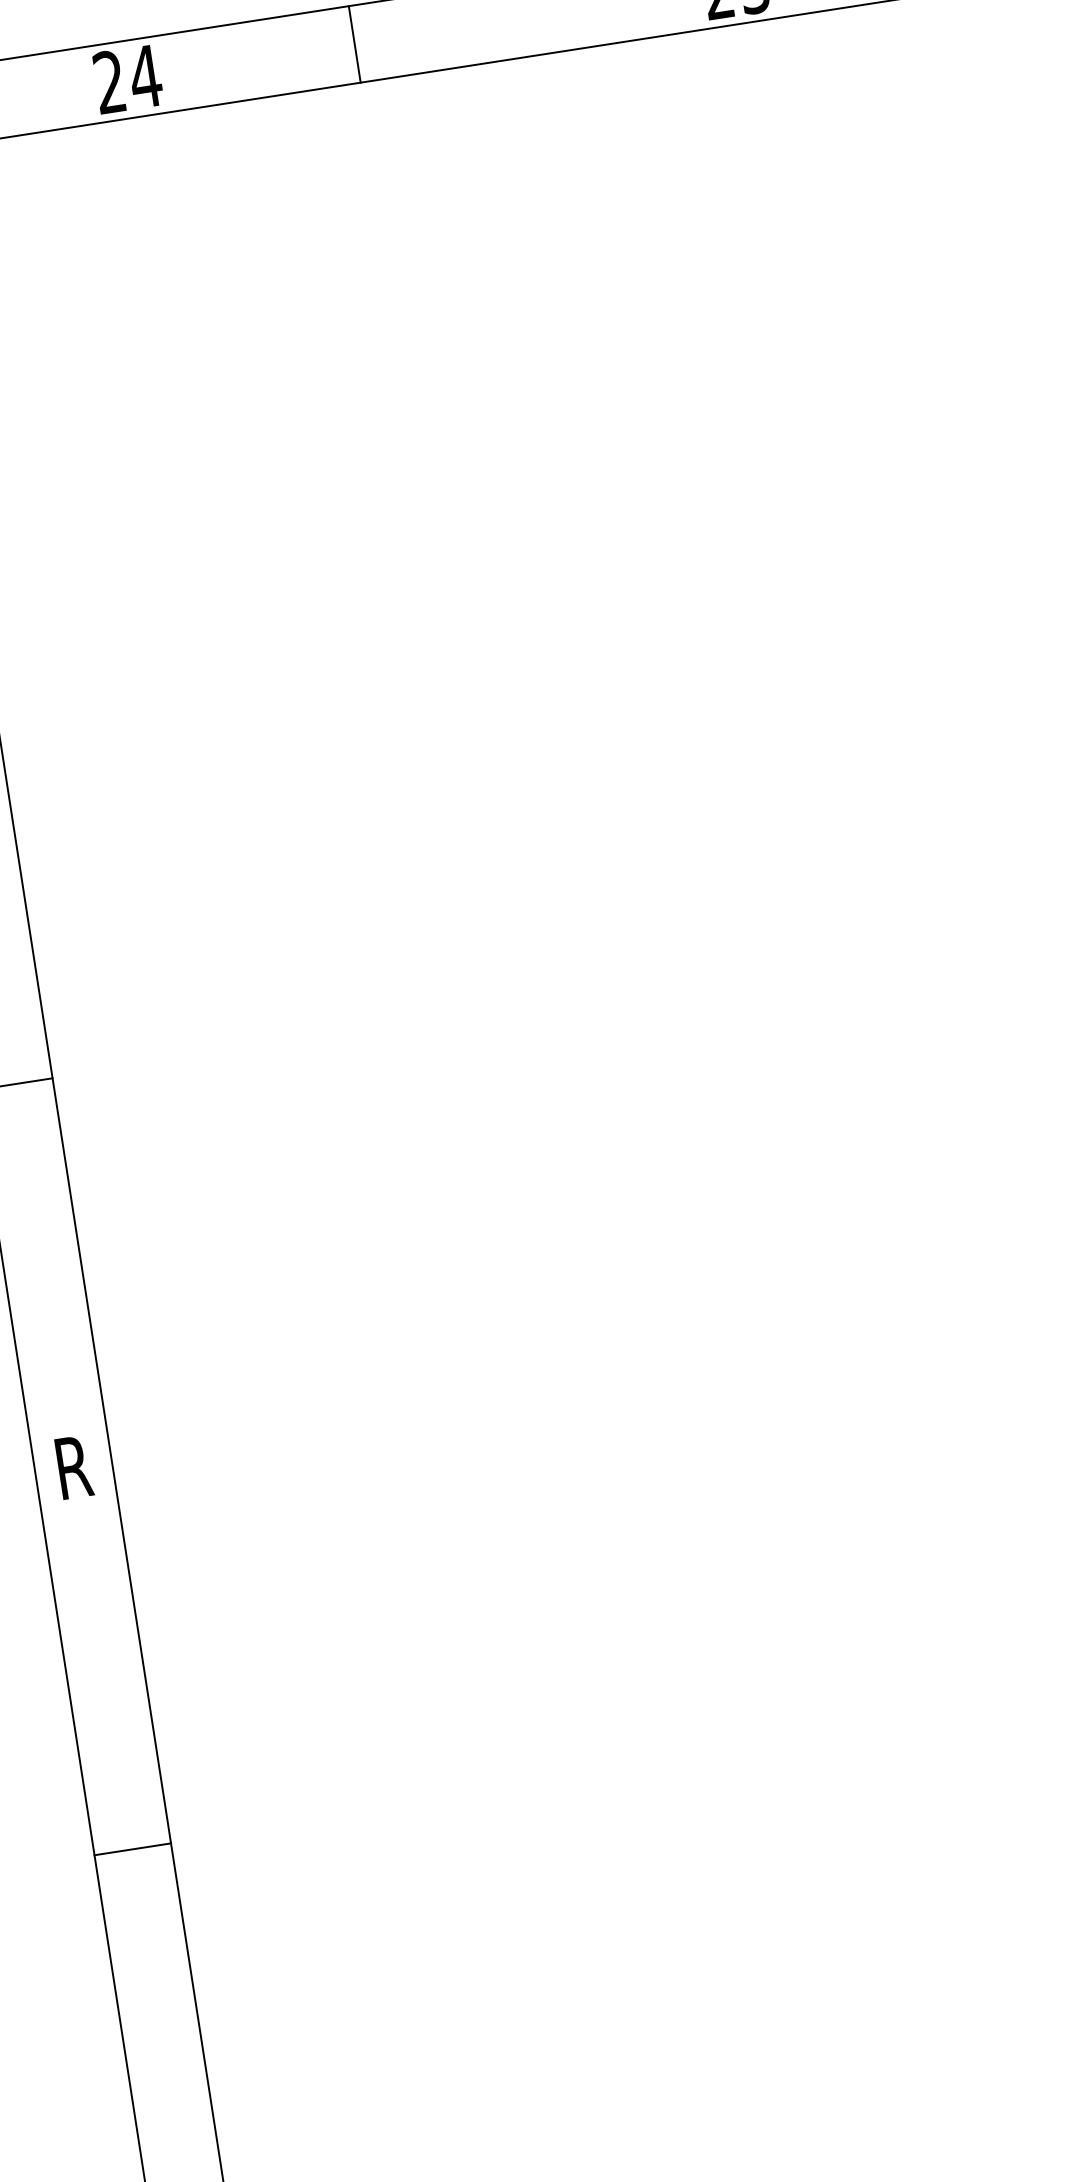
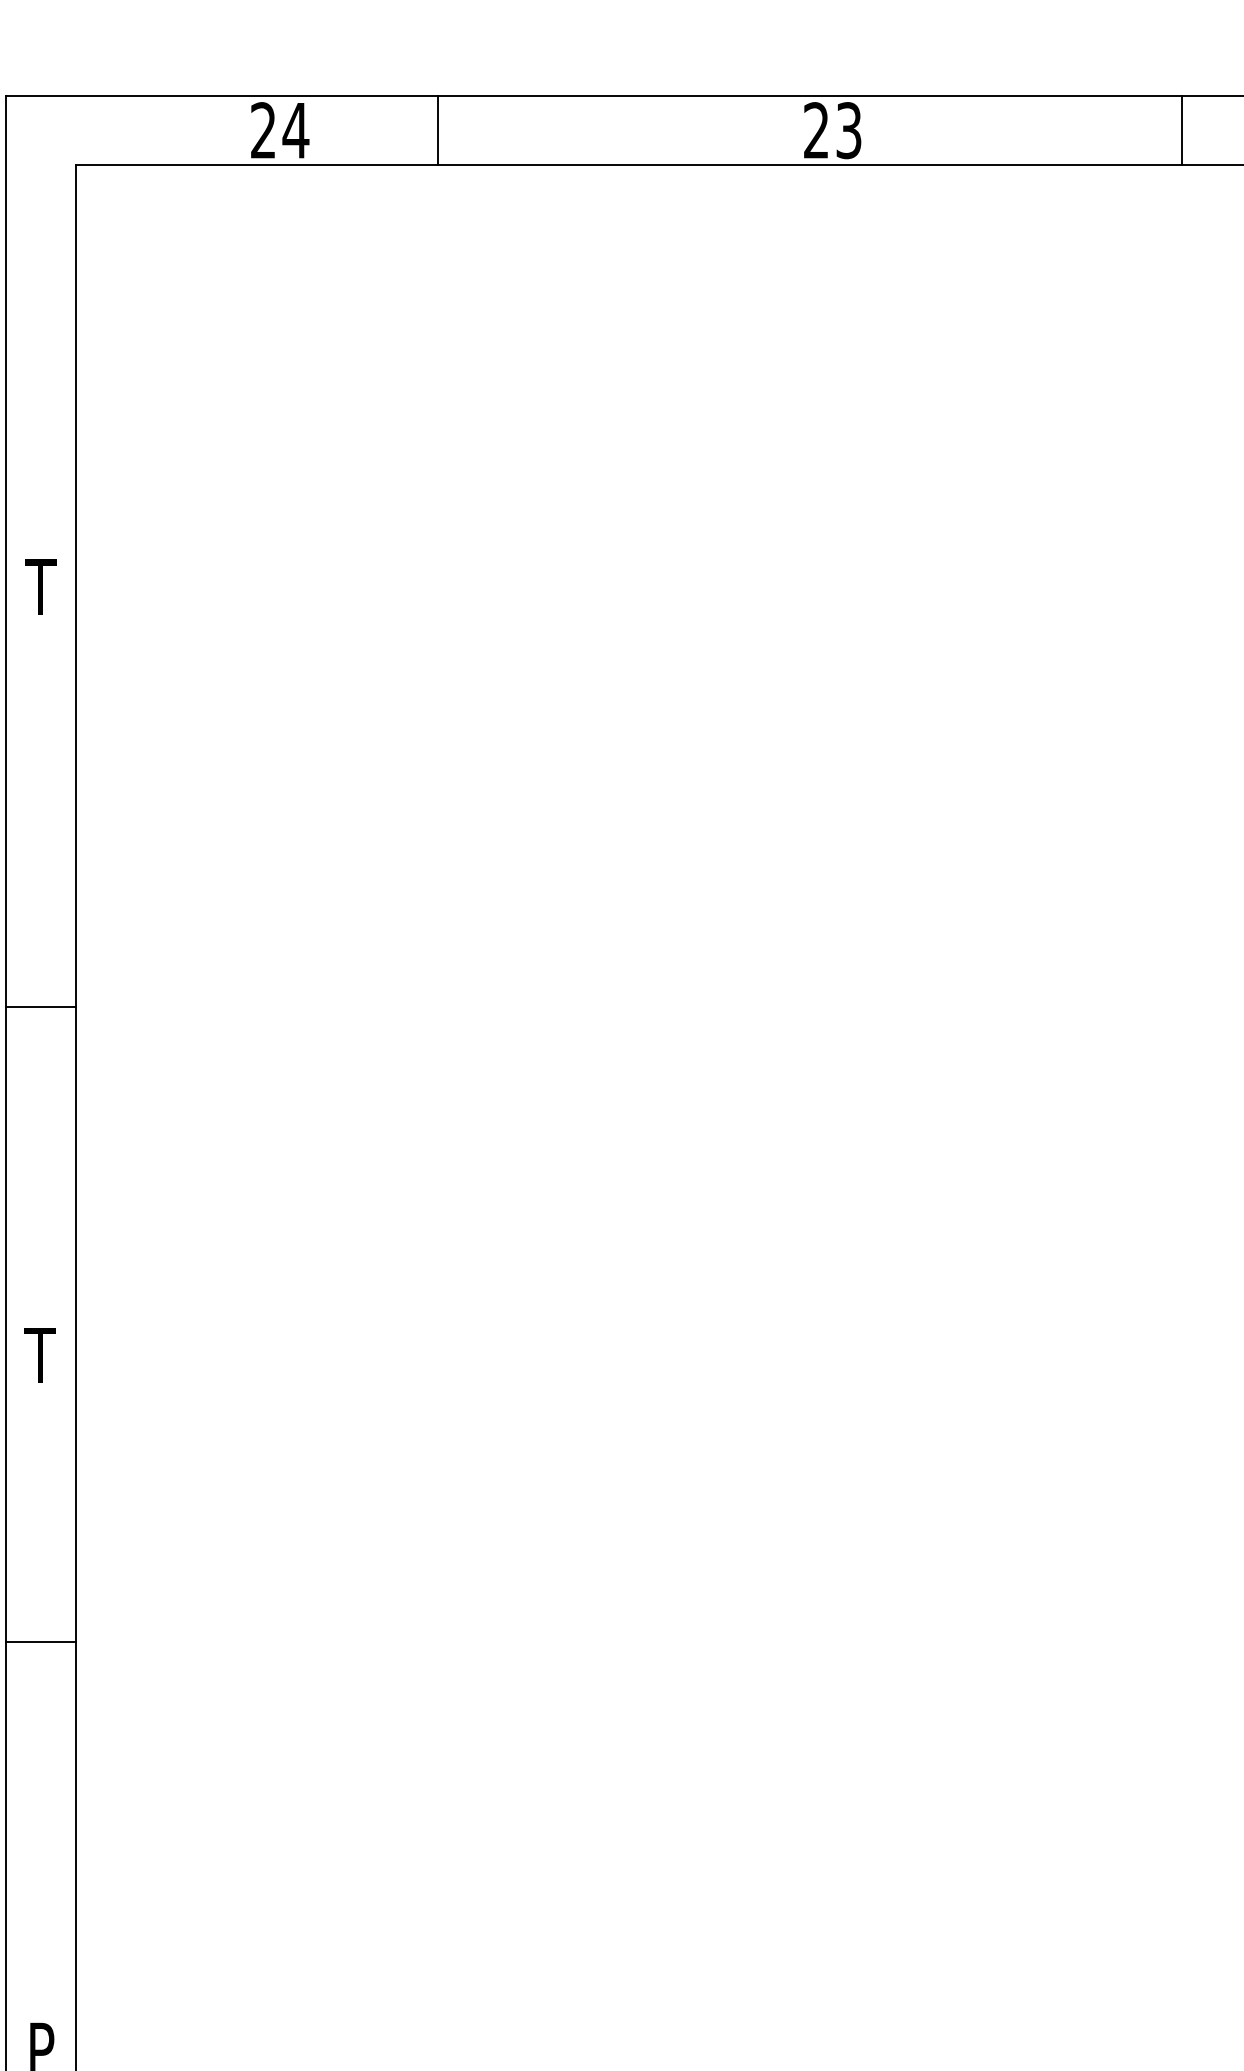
line: (355, 44) -> (438, 130), moved
text: (73, 1467) -> (40, 1355), R -> T
line: (132, 1849) -> (40, 1641), moved

